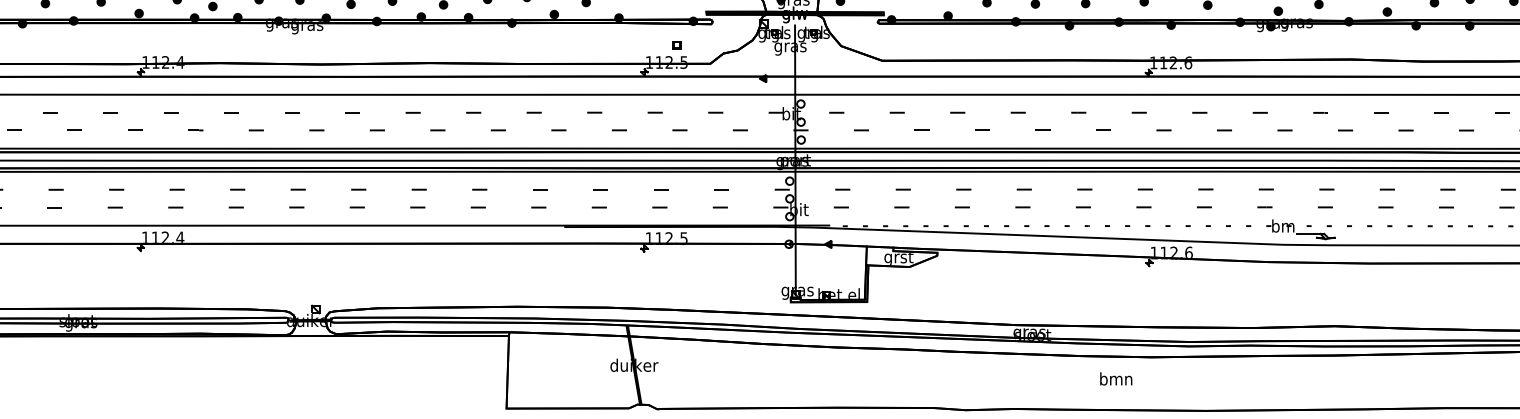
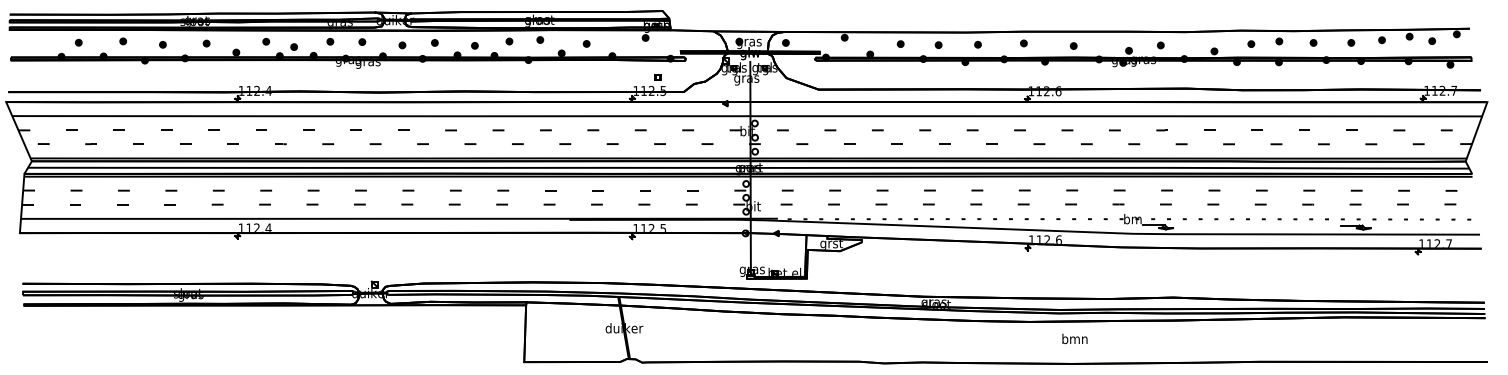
text: (1115, 378) -> (1074, 338), moved

